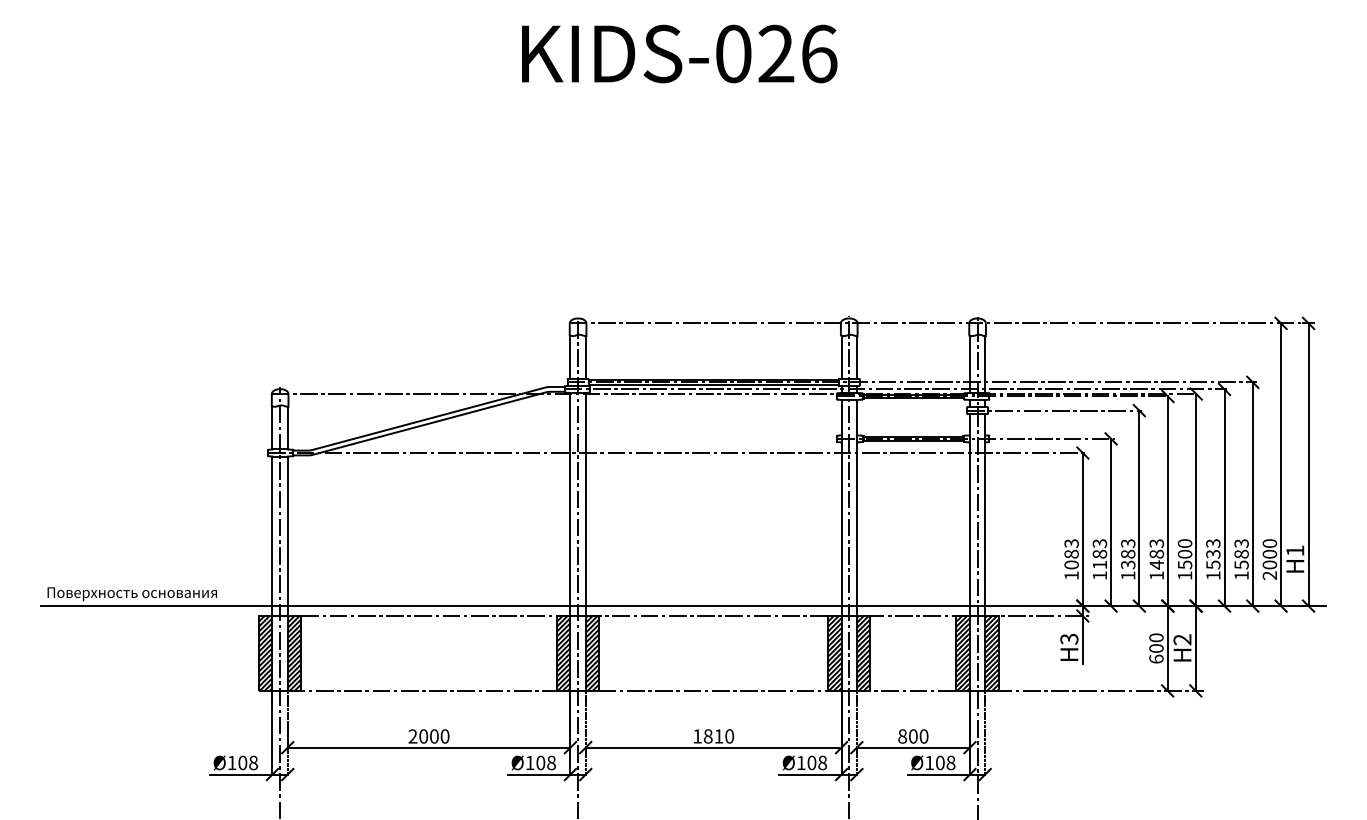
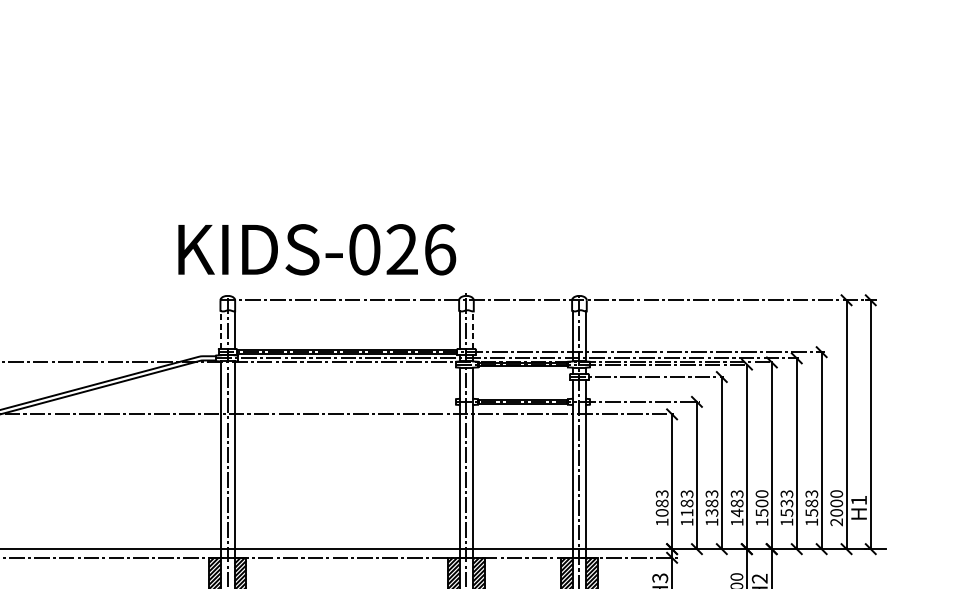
text: (679, 53) -> (317, 249), moved
line: (856, 356) -> (472, 329), solid -> dashed
line: (570, 357) -> (221, 330), solid -> dashed

